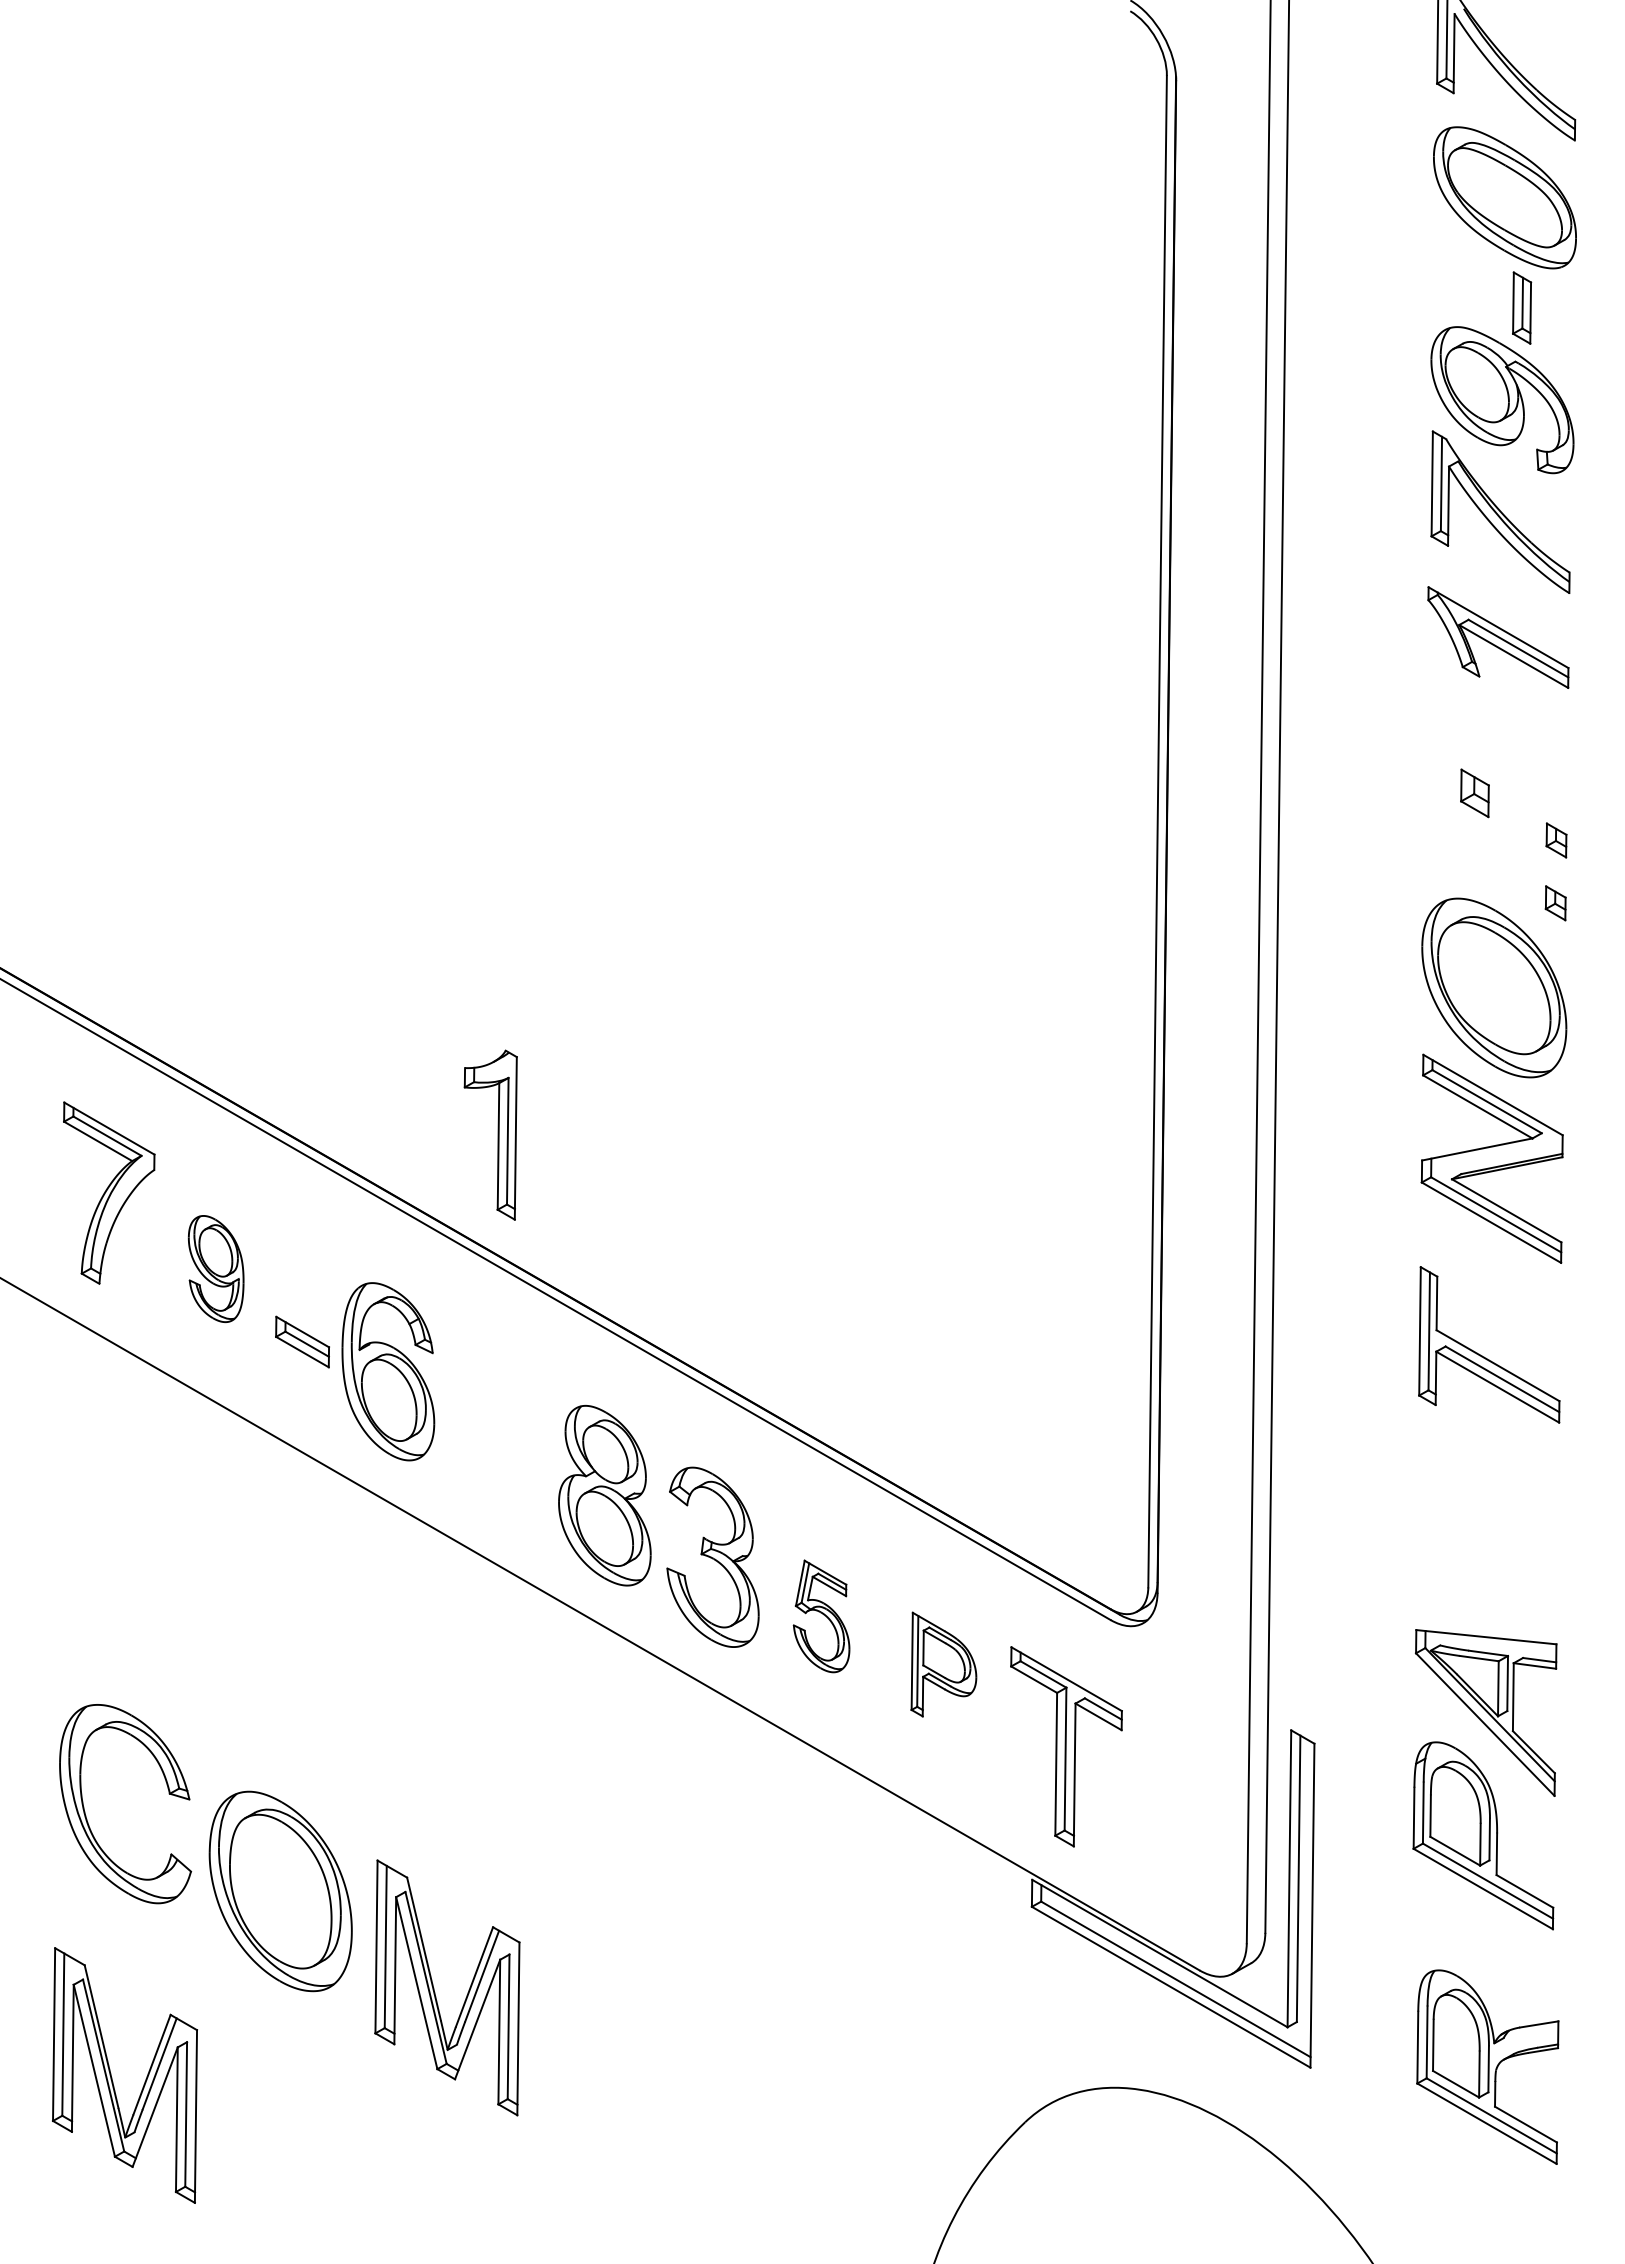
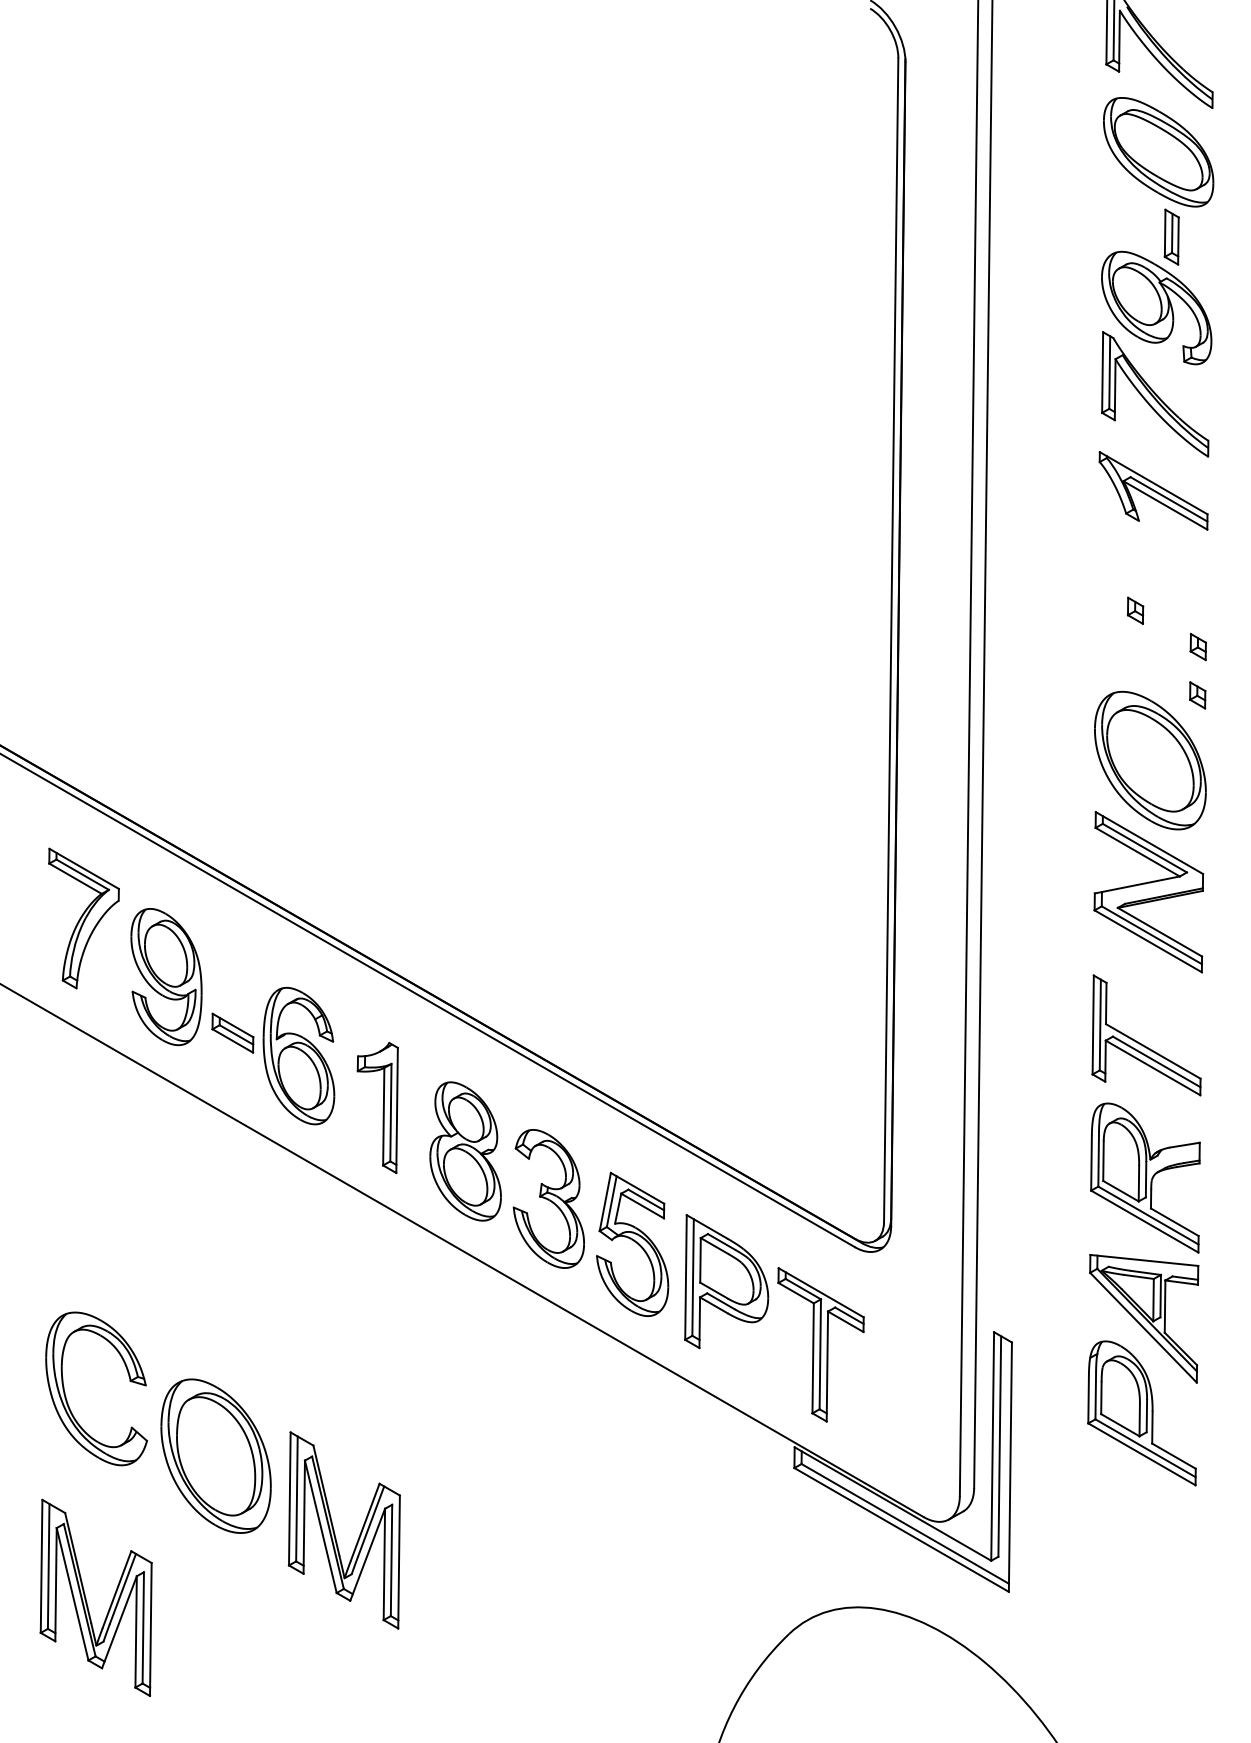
part: (1474, 793) -> (1135, 610), size x0.71
part: (497, 1134) -> (382, 1107), moved
part: (215, 1268) -> (165, 976), size x1.67
part: (821, 1616) -> (632, 1244), size x1.67
part: (943, 1664) -> (726, 1281), size x1.67
part: (1487, 2066) -> (1145, 1177), moved

